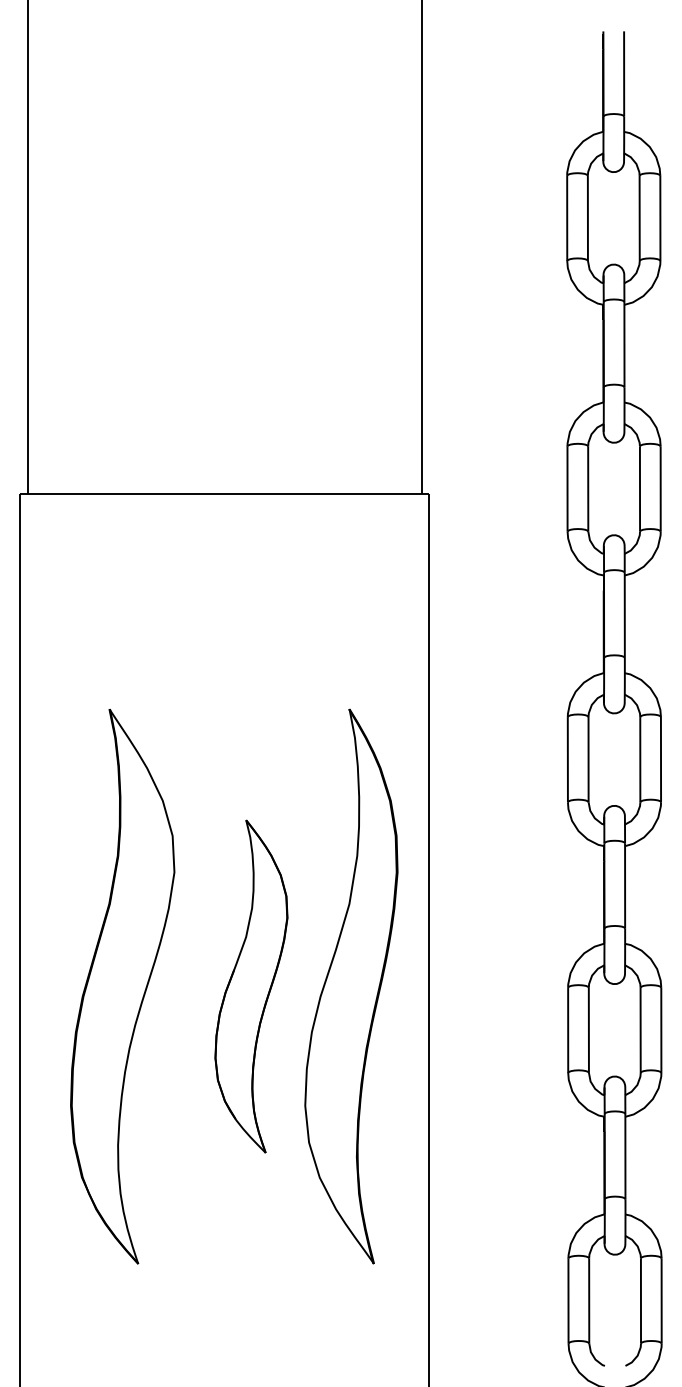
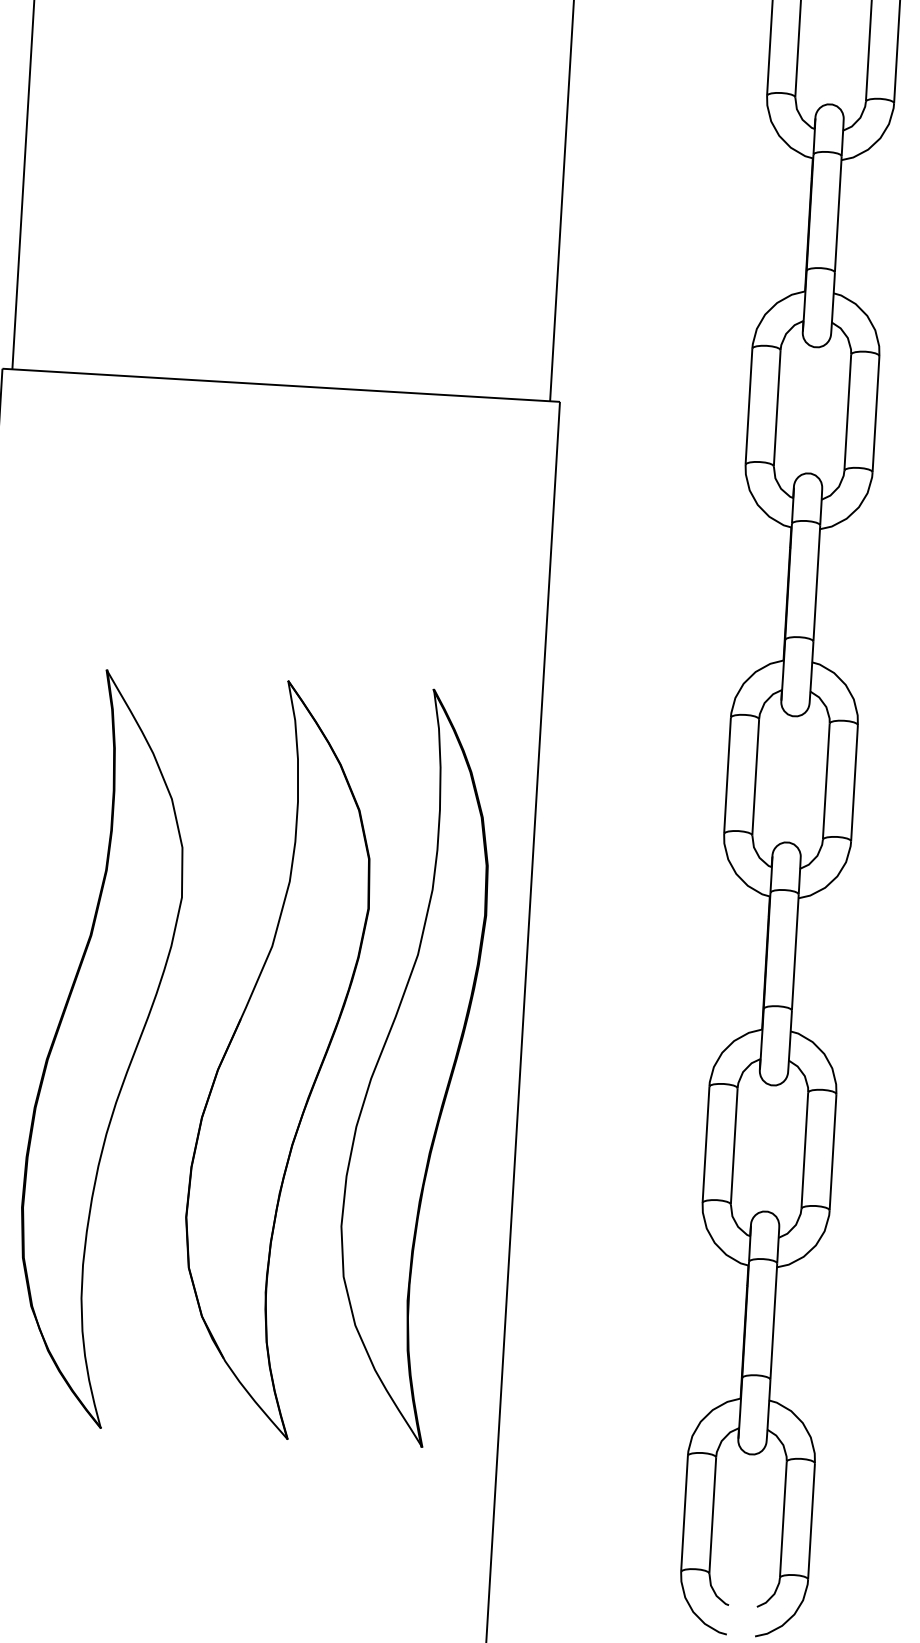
part: (251, 986) -> (277, 1059), size x1.67

